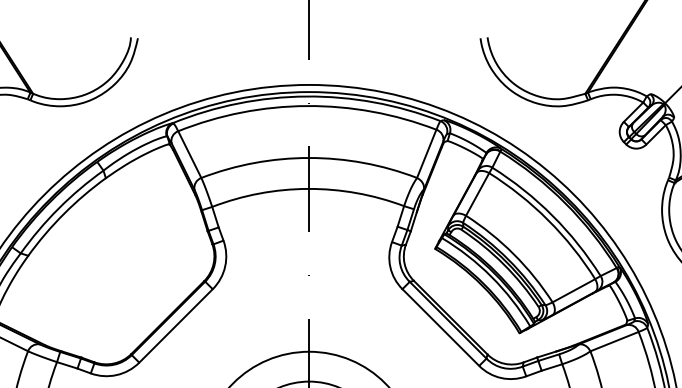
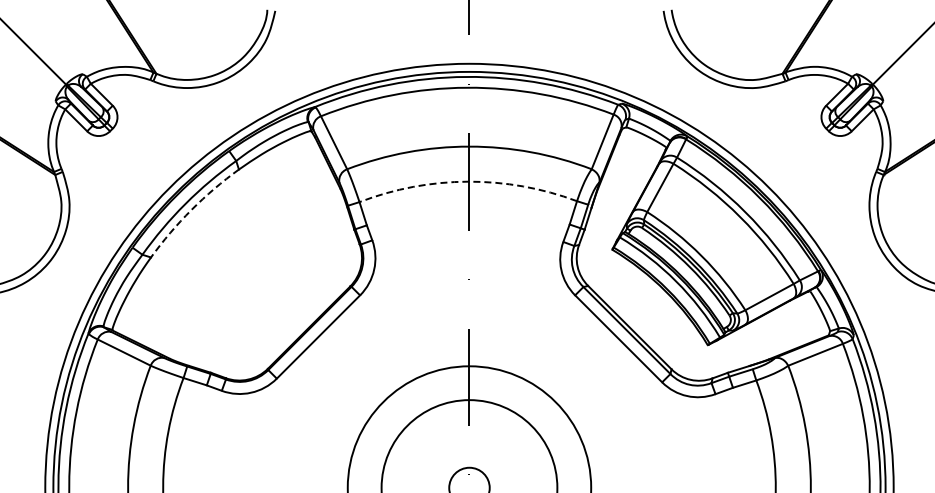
arc: (308, 188) -> (468, 181), solid -> dashed
arc: (64, 214) -> (191, 210), solid -> dashed

